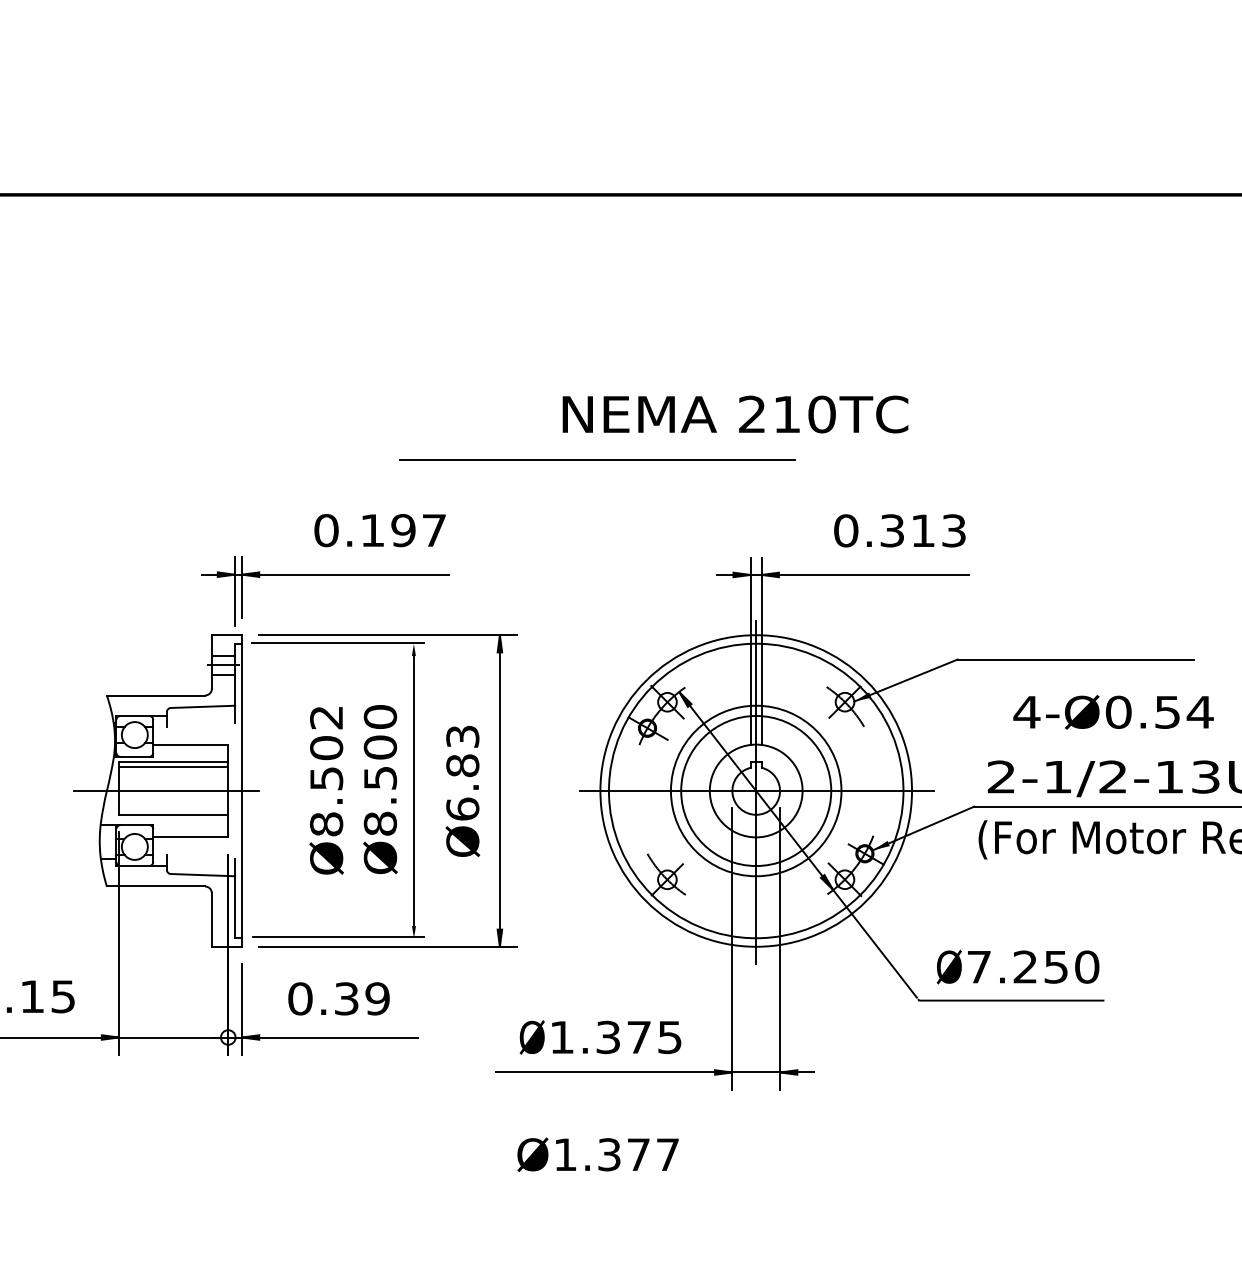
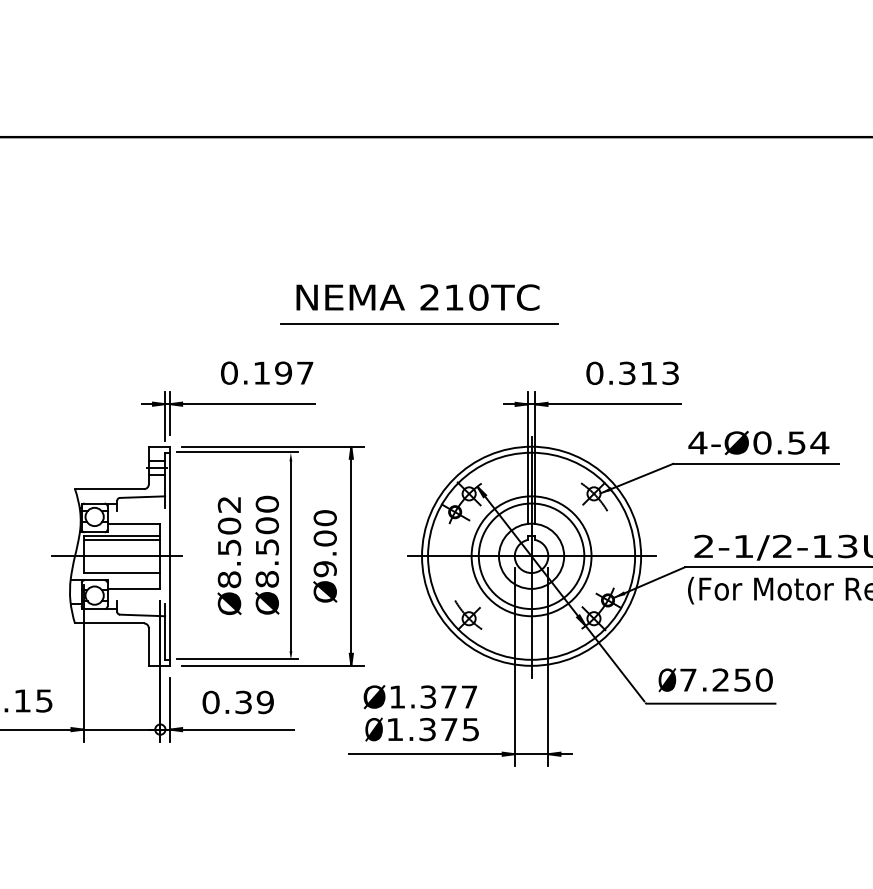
text: (734, 414) -> (417, 297), moved
text: (1113, 713) -> (758, 443), moved
text: (461, 772) -> (324, 543), Ø6.83 -> Ø9.00
text: (598, 1155) -> (420, 697), moved

